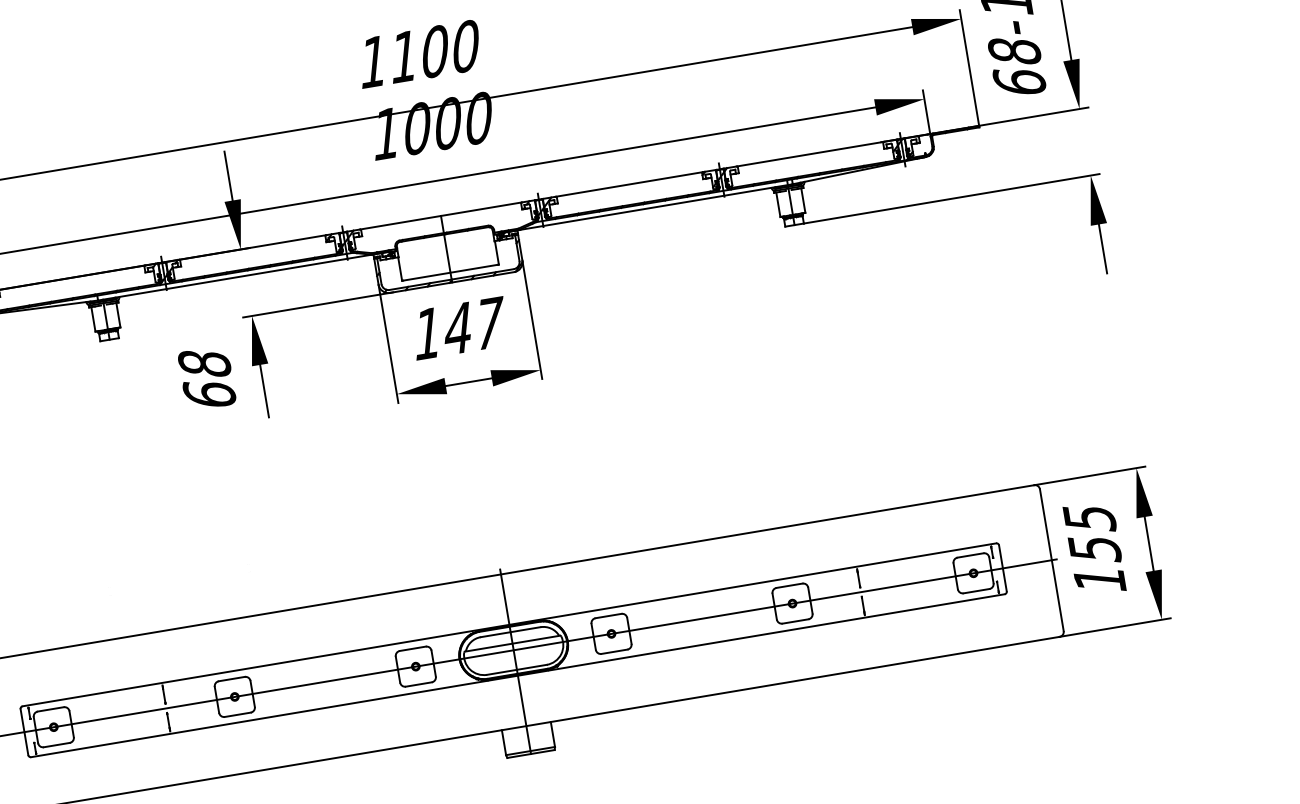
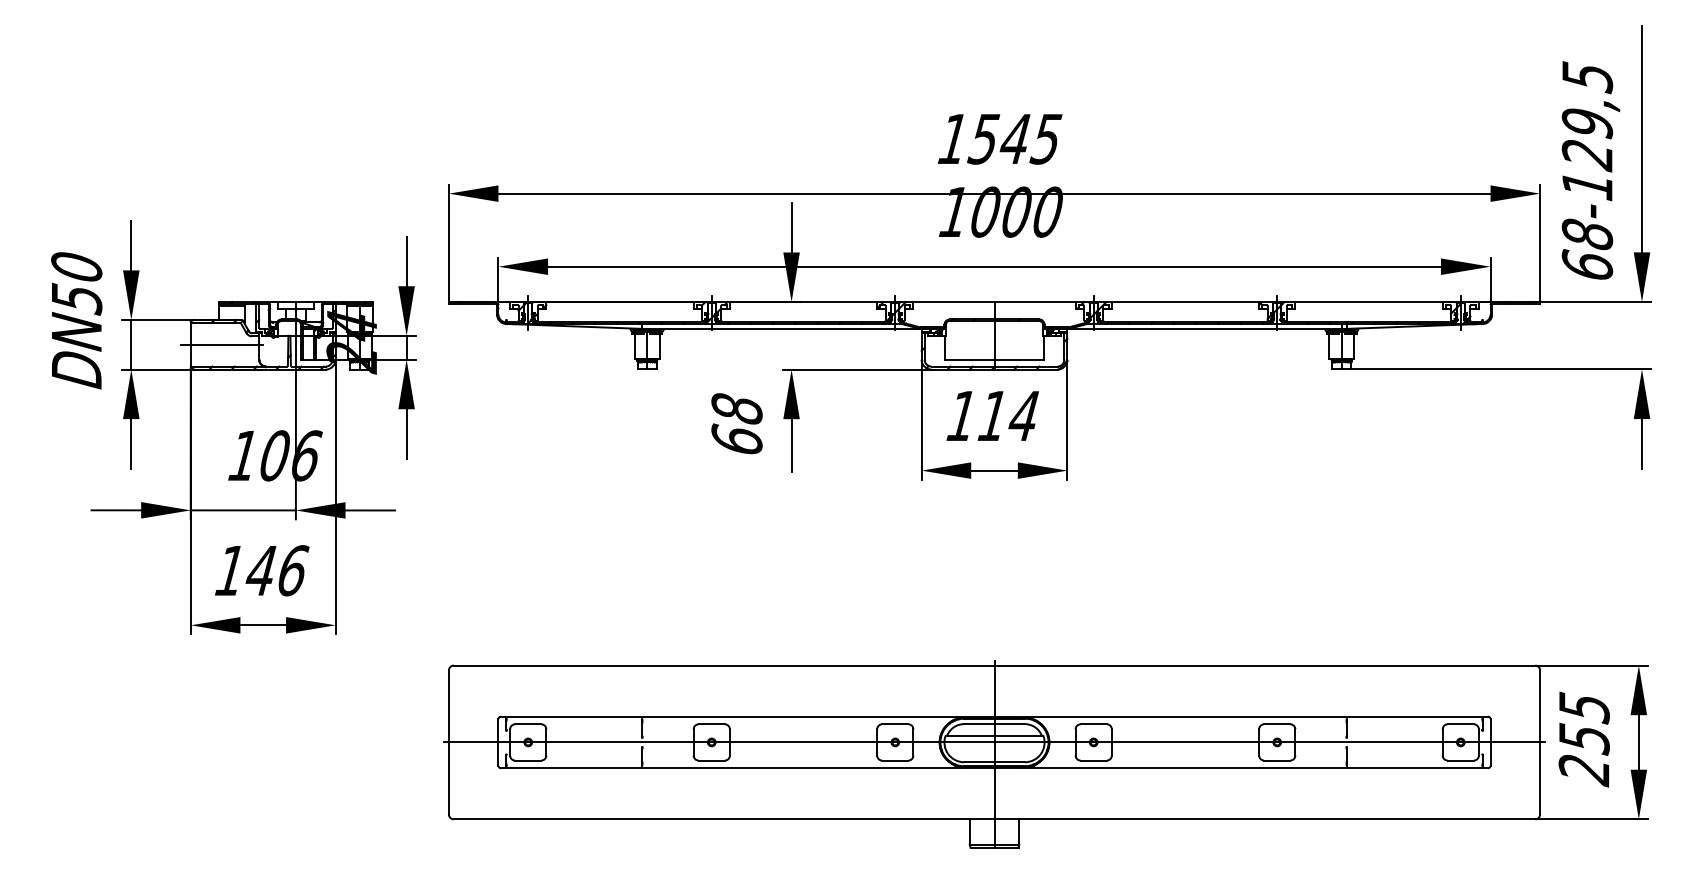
text: (433, 51) -> (1014, 138), 1100 -> 1545
text: (474, 325) -> (1009, 415), 147 -> 114
text: (1099, 581) -> (1583, 771), 155 -> 255

